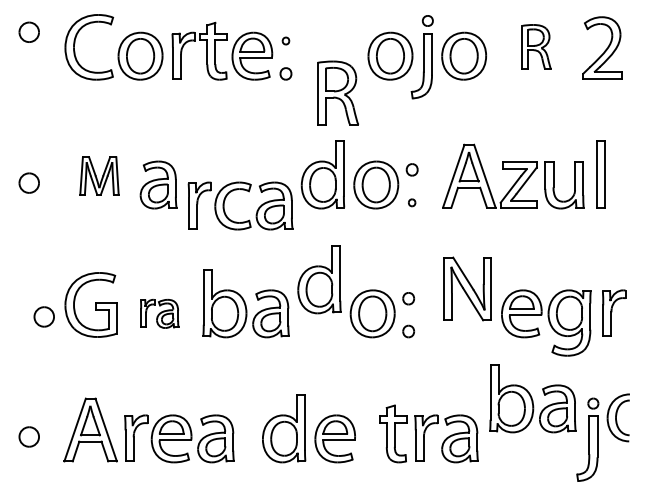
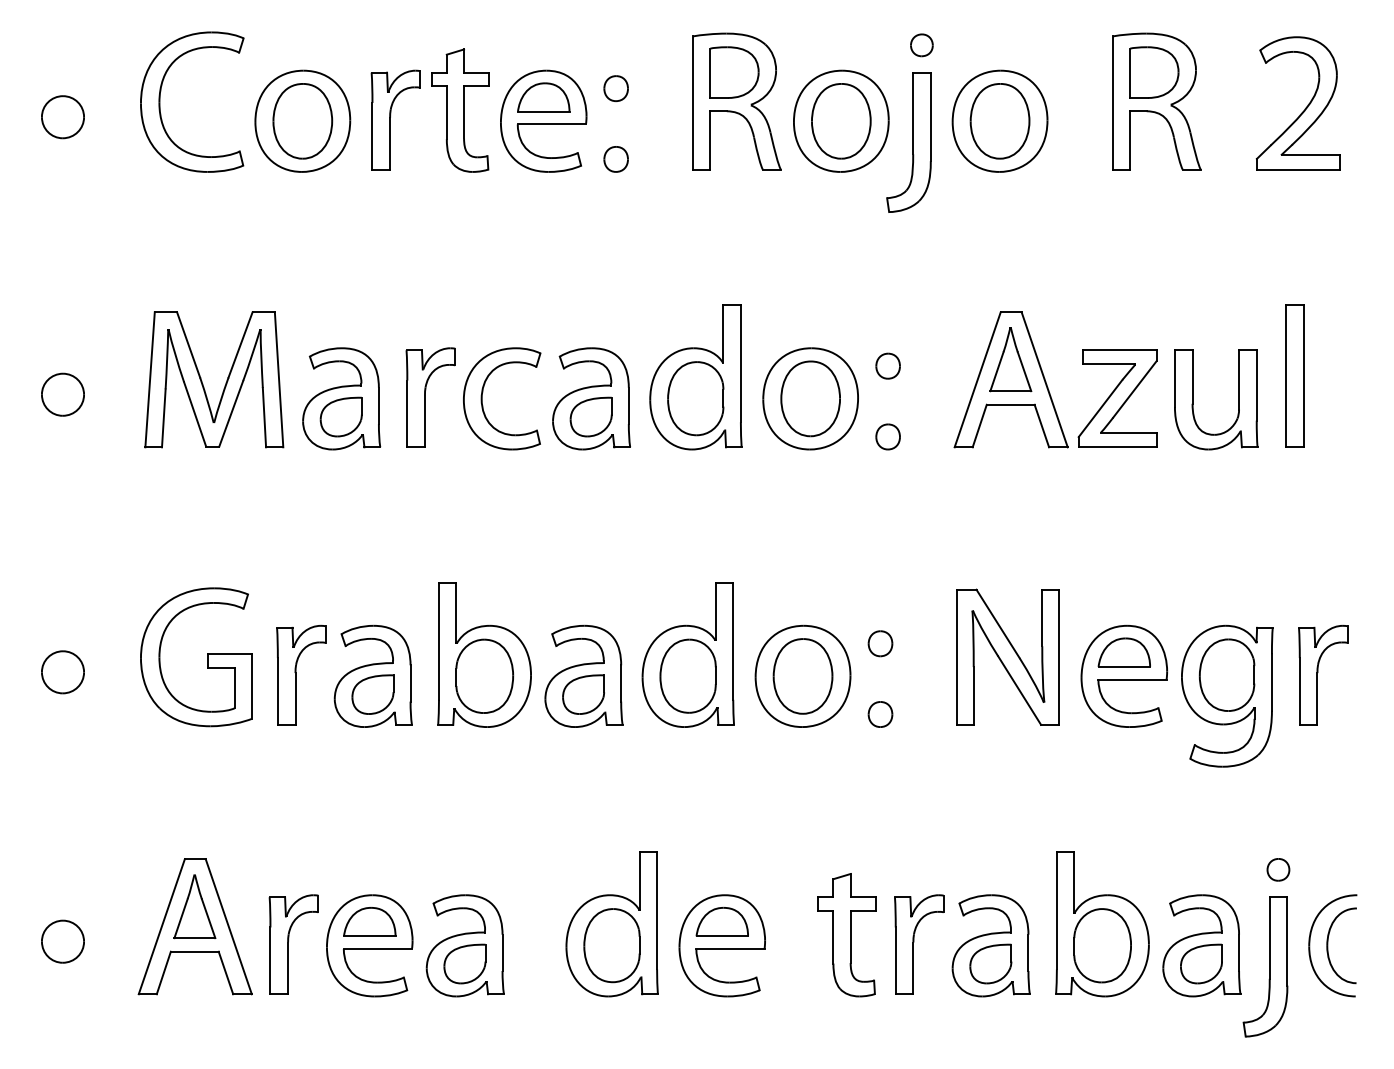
part: (28, 31) -> (61, 115), moved
part: (285, 40) -> (615, 87), size x1.67
part: (536, 46) -> (1155, 100), size x1.43
part: (337, 92) -> (735, 100), moved
part: (99, 175) -> (214, 378), size x1.67
part: (241, 190) -> (520, 365), moved
part: (411, 202) -> (886, 436), size x1.67
part: (319, 279) -> (688, 654), moved
part: (467, 288) -> (1007, 656), moved
part: (159, 313) -> (343, 675), size x1.67
part: (43, 316) -> (61, 671), moved
part: (532, 398) -> (1147, 923), moved
part: (617, 417) -> (1330, 944), moved

